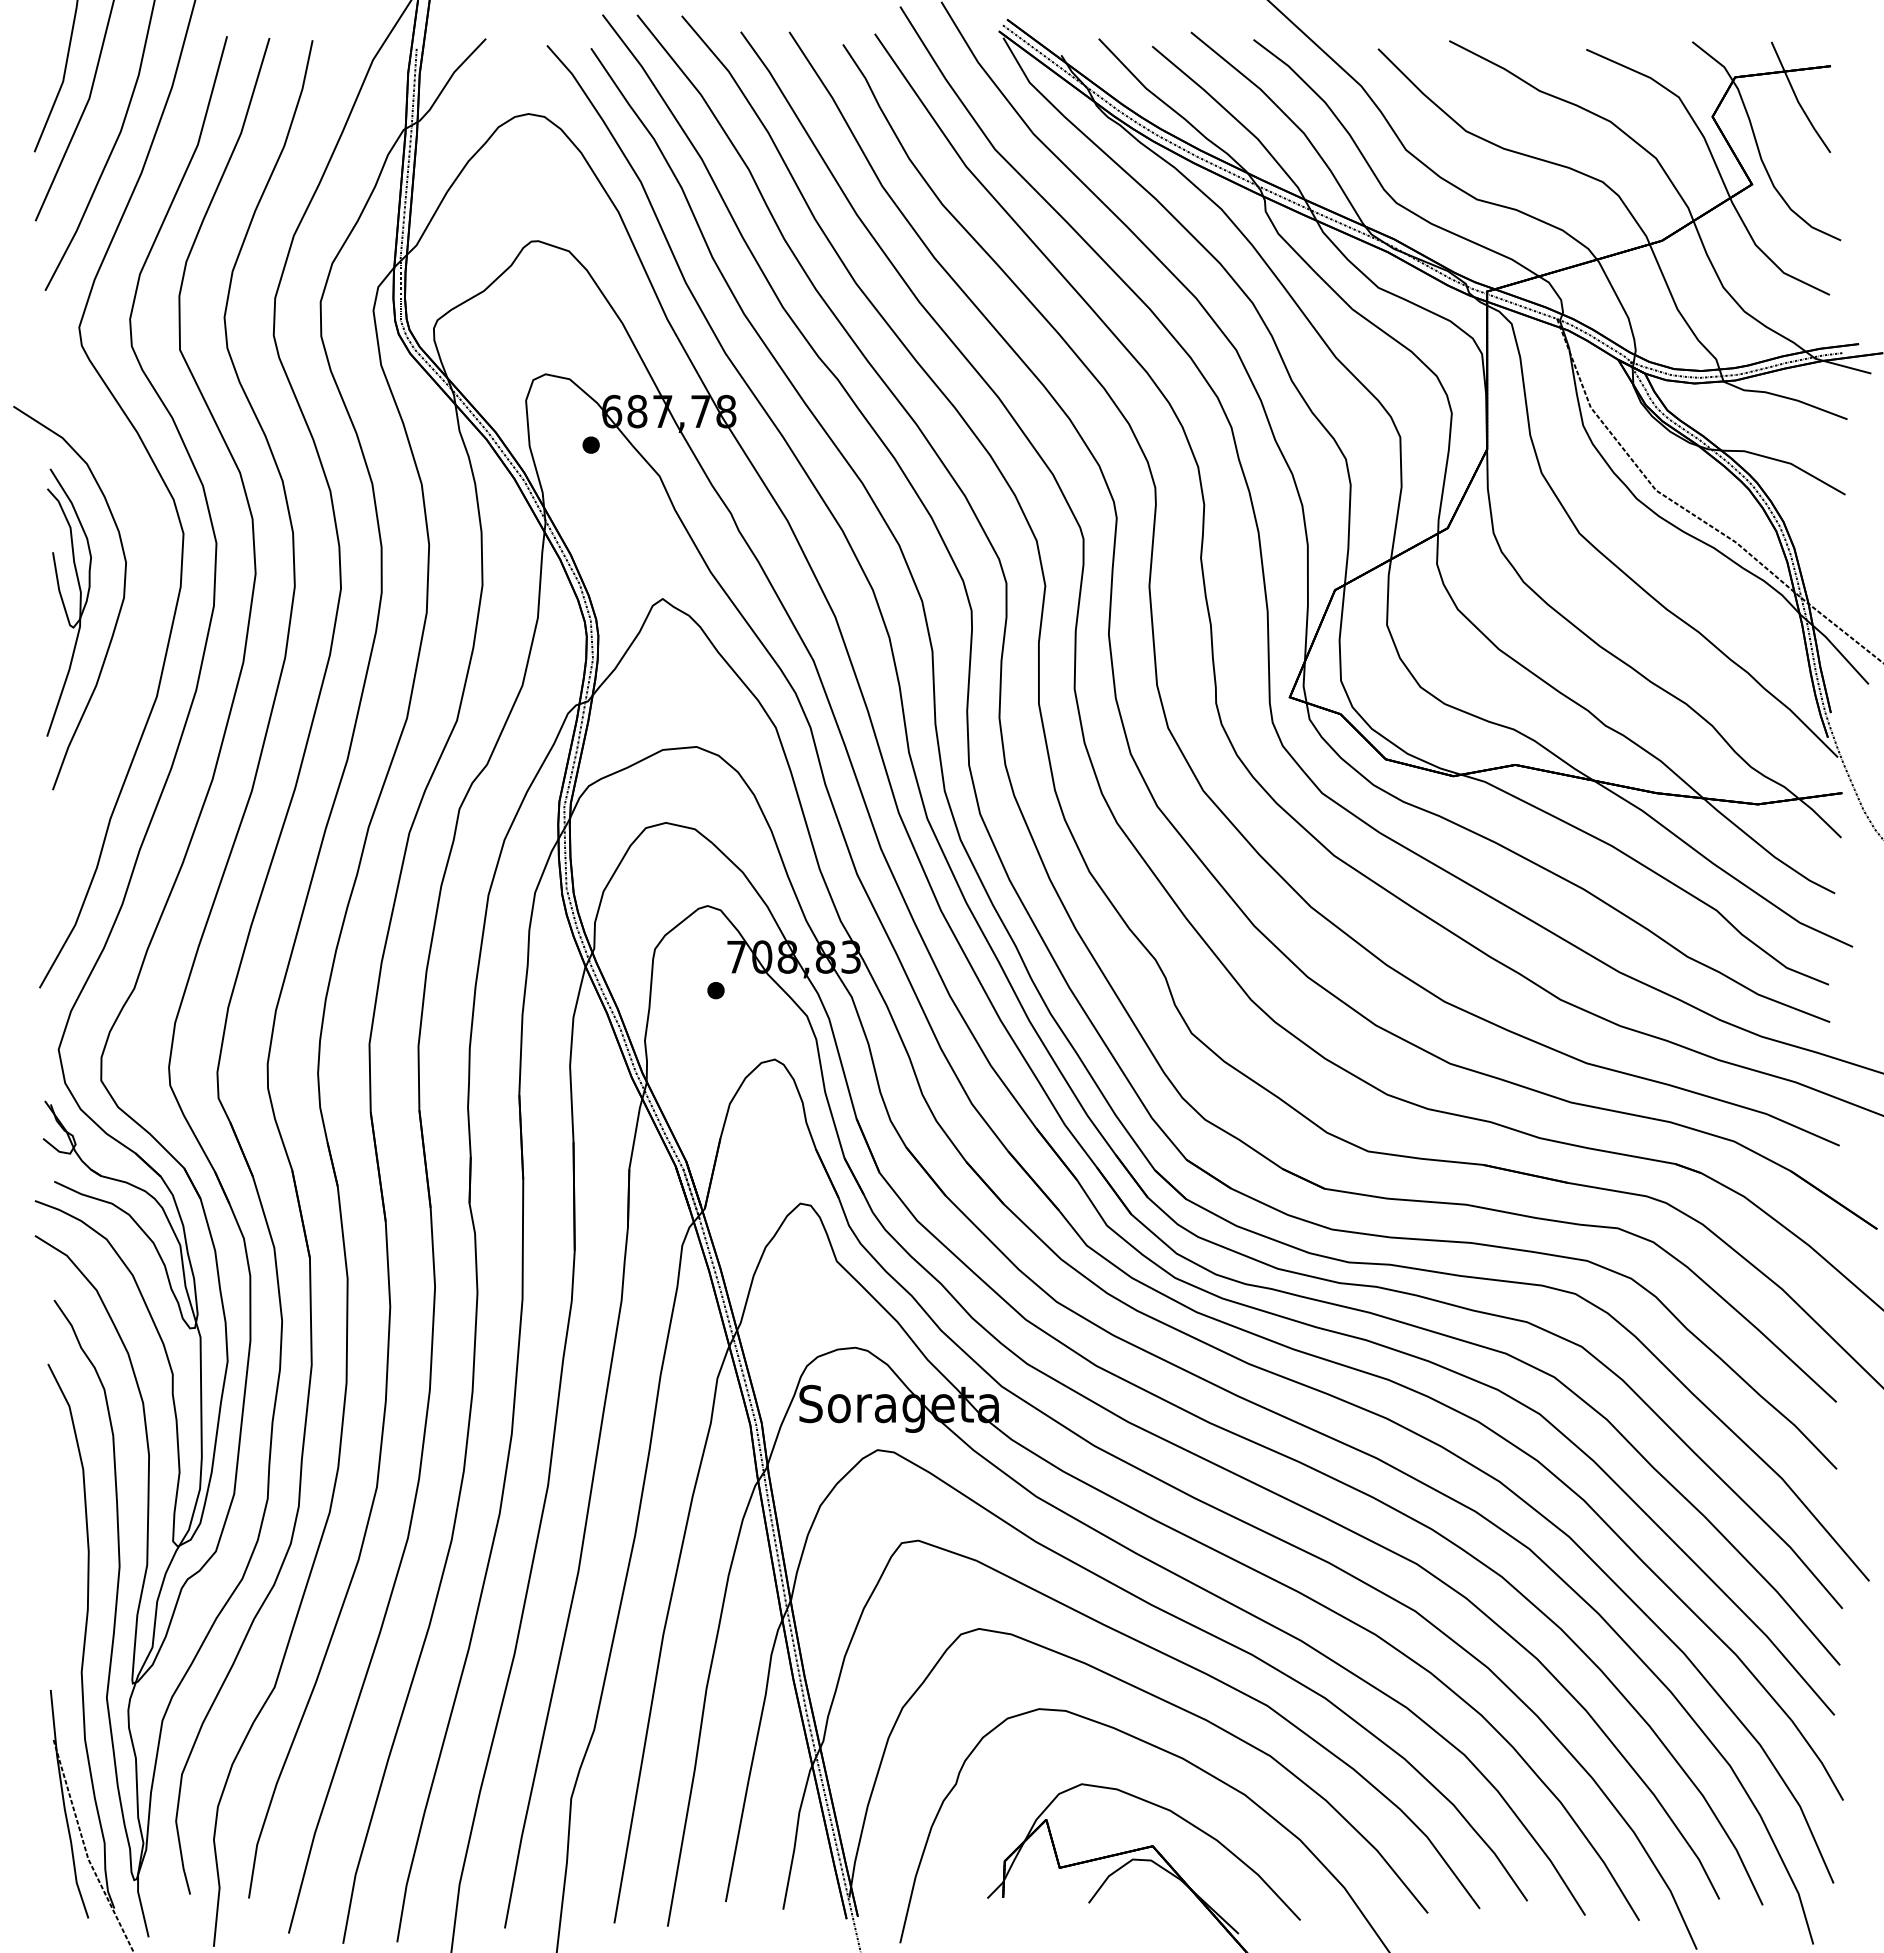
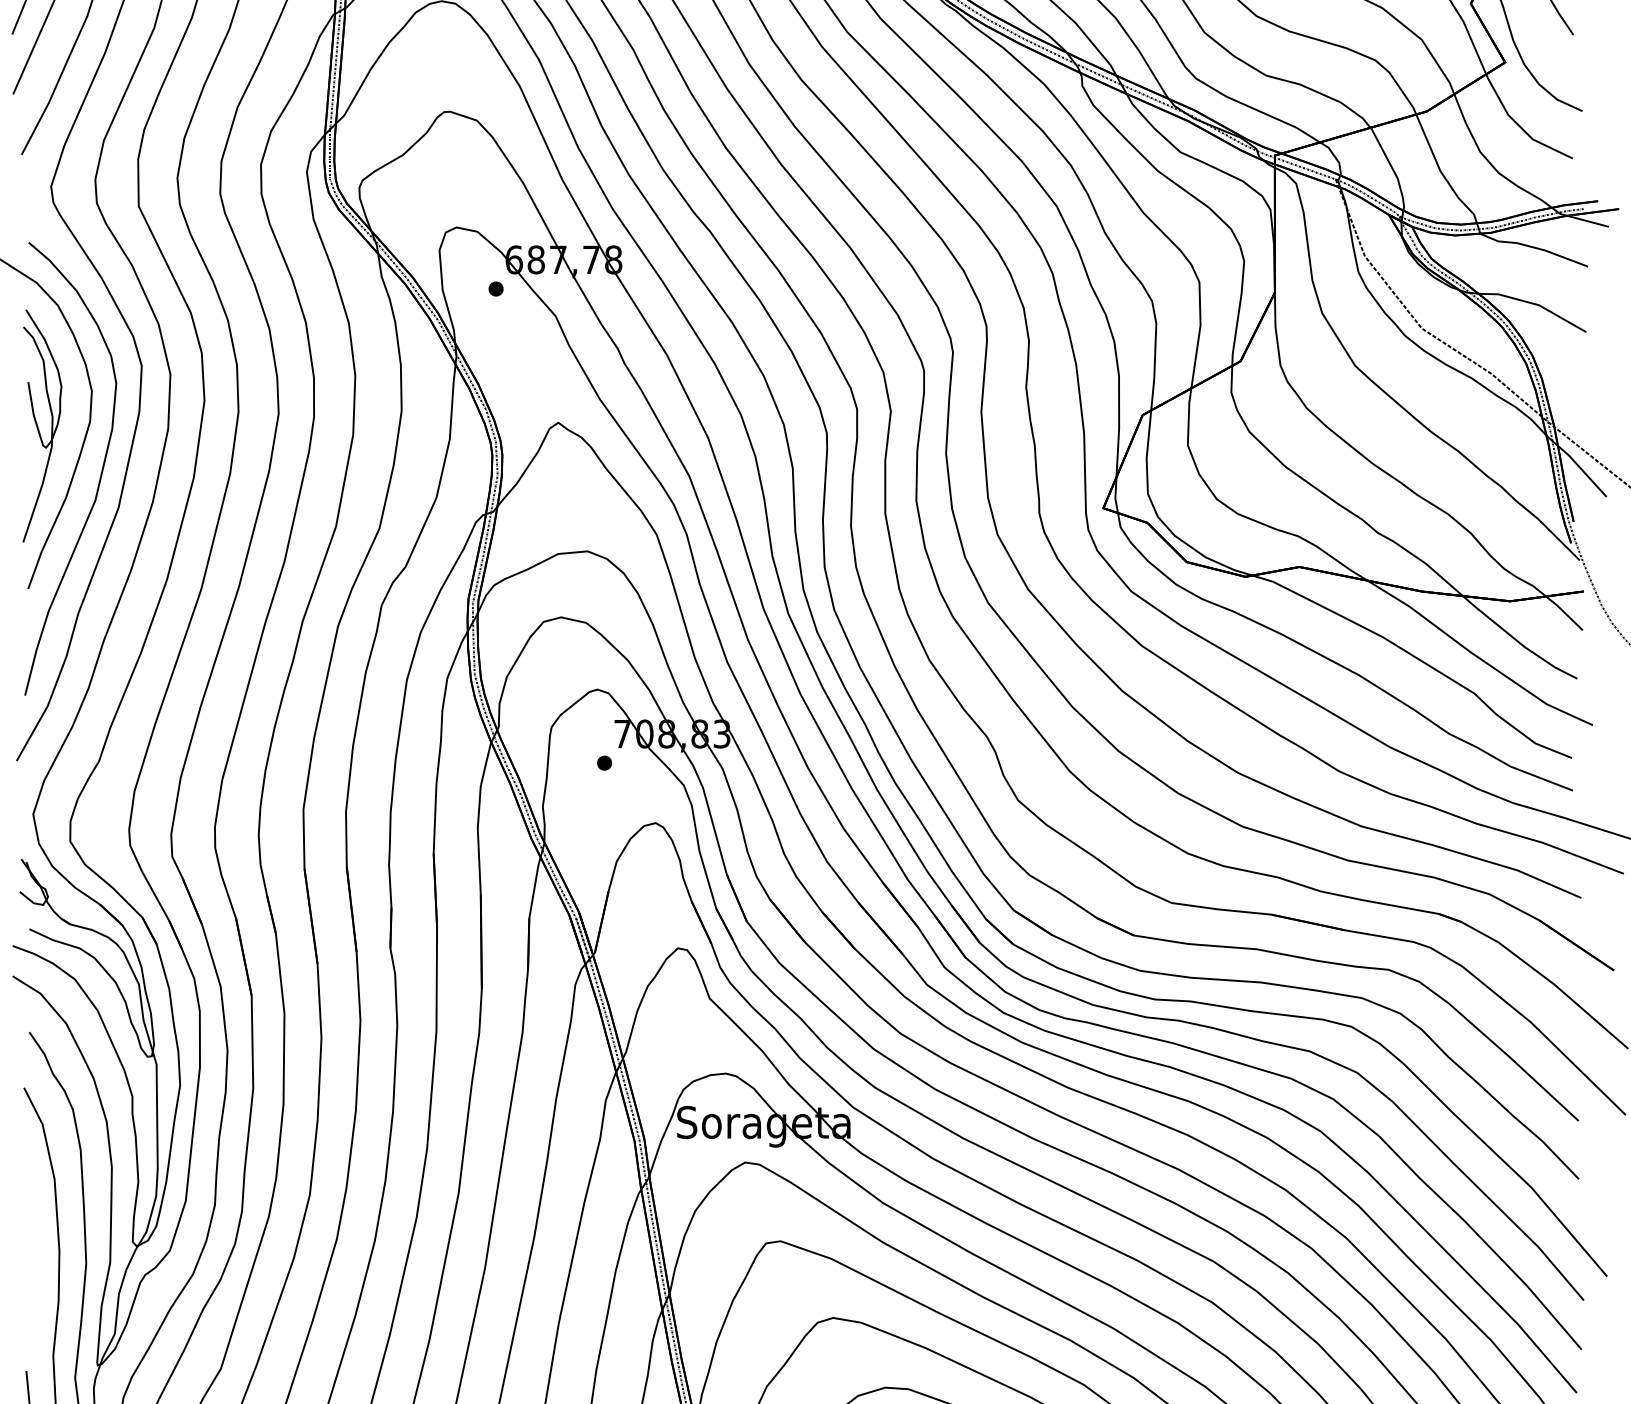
curve: (135, 660) -> (100, 476), added

